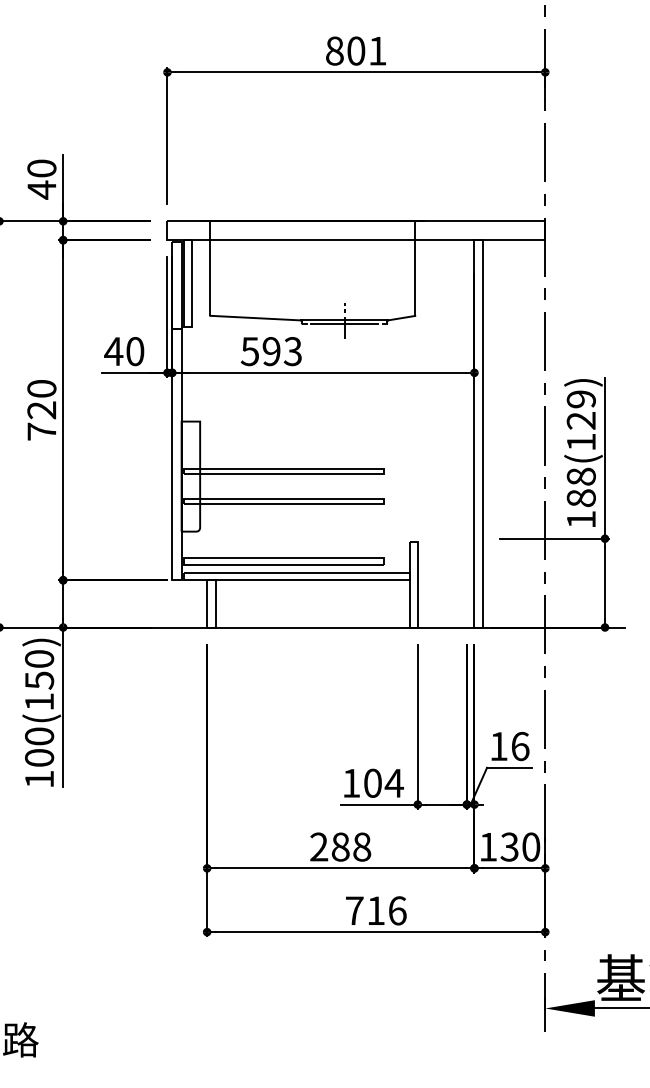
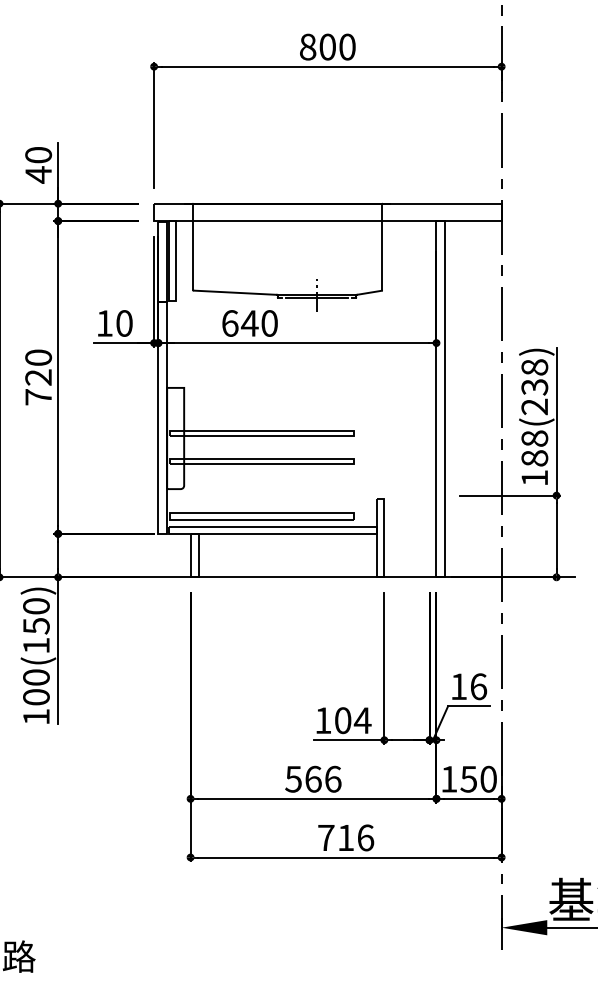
text: (377, 50) -> (347, 46), 801 -> 800
text: (113, 351) -> (104, 323), 40 -> 10
text: (271, 351) -> (249, 323), 593 -> 640
text: (581, 421) -> (534, 387), 188(129) -> 188(238)
text: (340, 846) -> (313, 778), 288 -> 566
text: (509, 846) -> (468, 778), 130 -> 150

